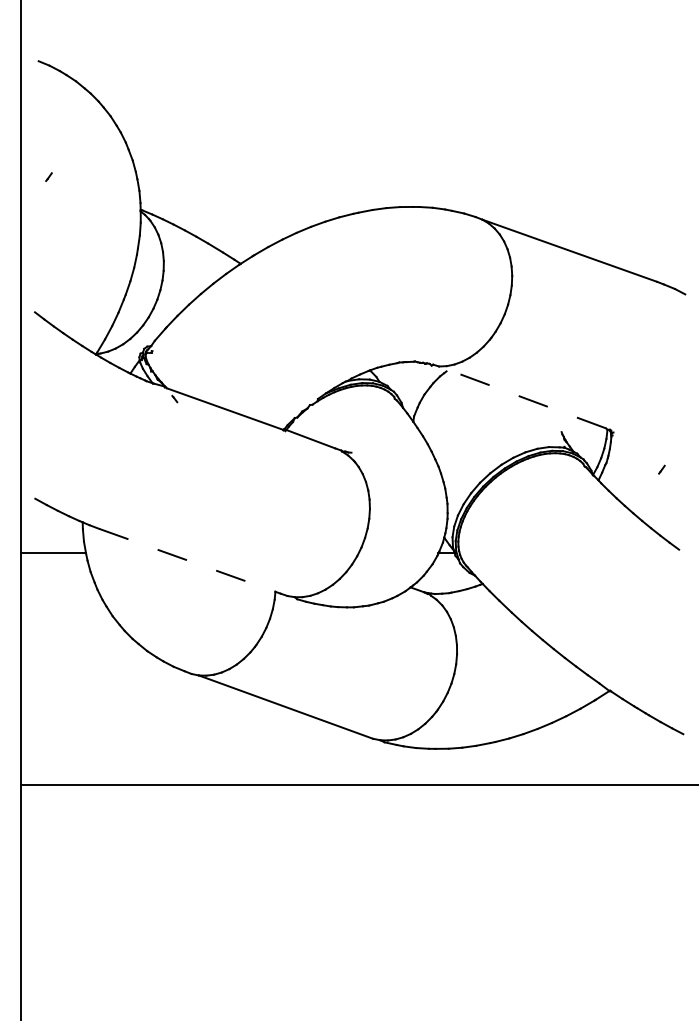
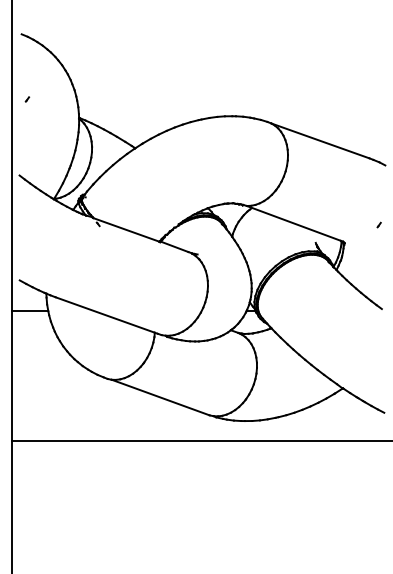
line: (521, 397) -> (293, 223), dashed -> solid
part: (660, 468) -> (378, 224), moved
line: (187, 561) -> (105, 315), dashed -> solid

